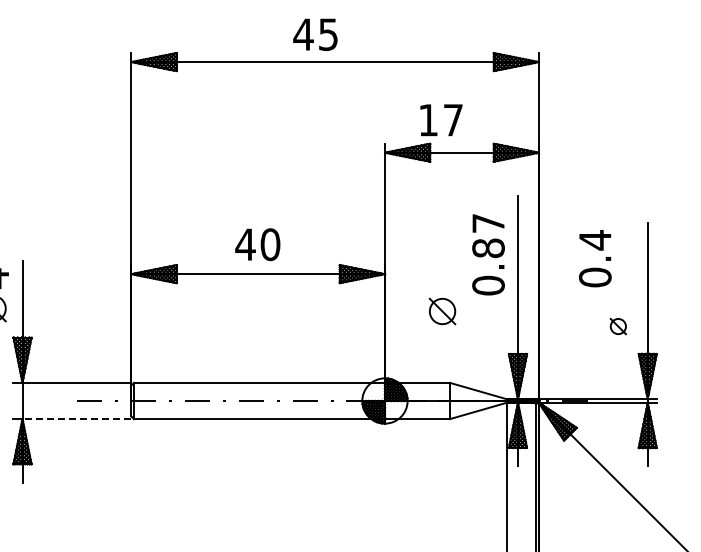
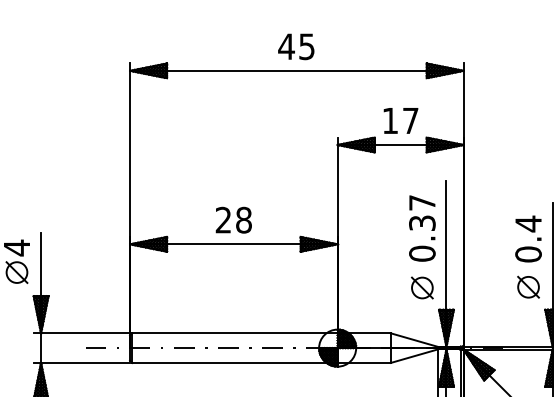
text: (315, 34) -> (296, 46), moved
text: (441, 120) -> (401, 121), moved
text: (257, 244) -> (233, 220), 40 -> 28
text: (488, 248) -> (422, 223), 0.87 -> 0.37
text: (595, 258) -> (528, 238), moved
part: (442, 311) -> (422, 288), moved
part: (618, 326) -> (528, 287), size x1.67
line: (76, 419) -> (85, 363), dashed -> solid

